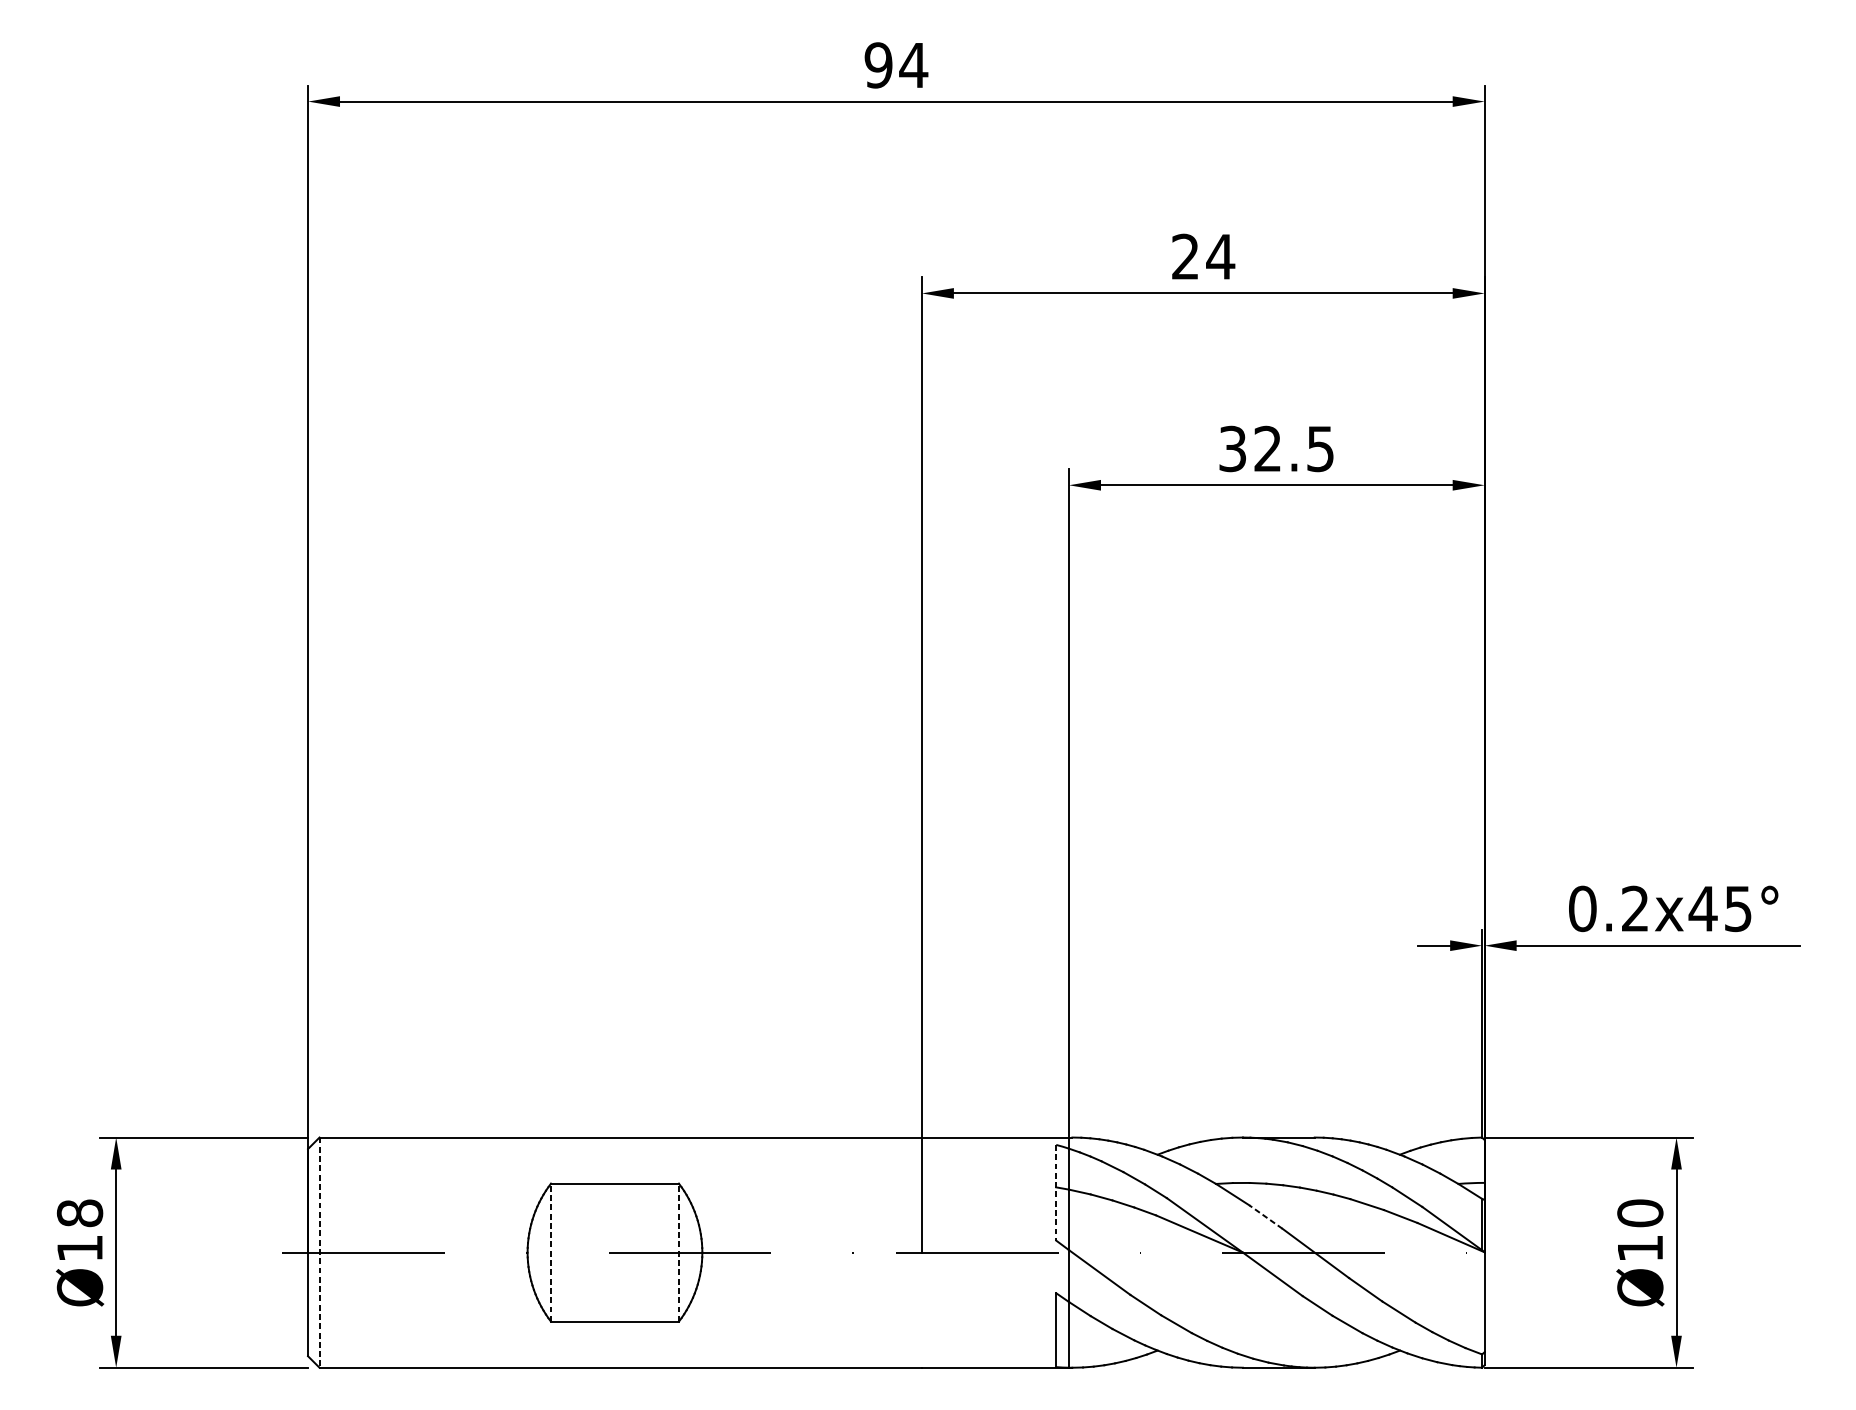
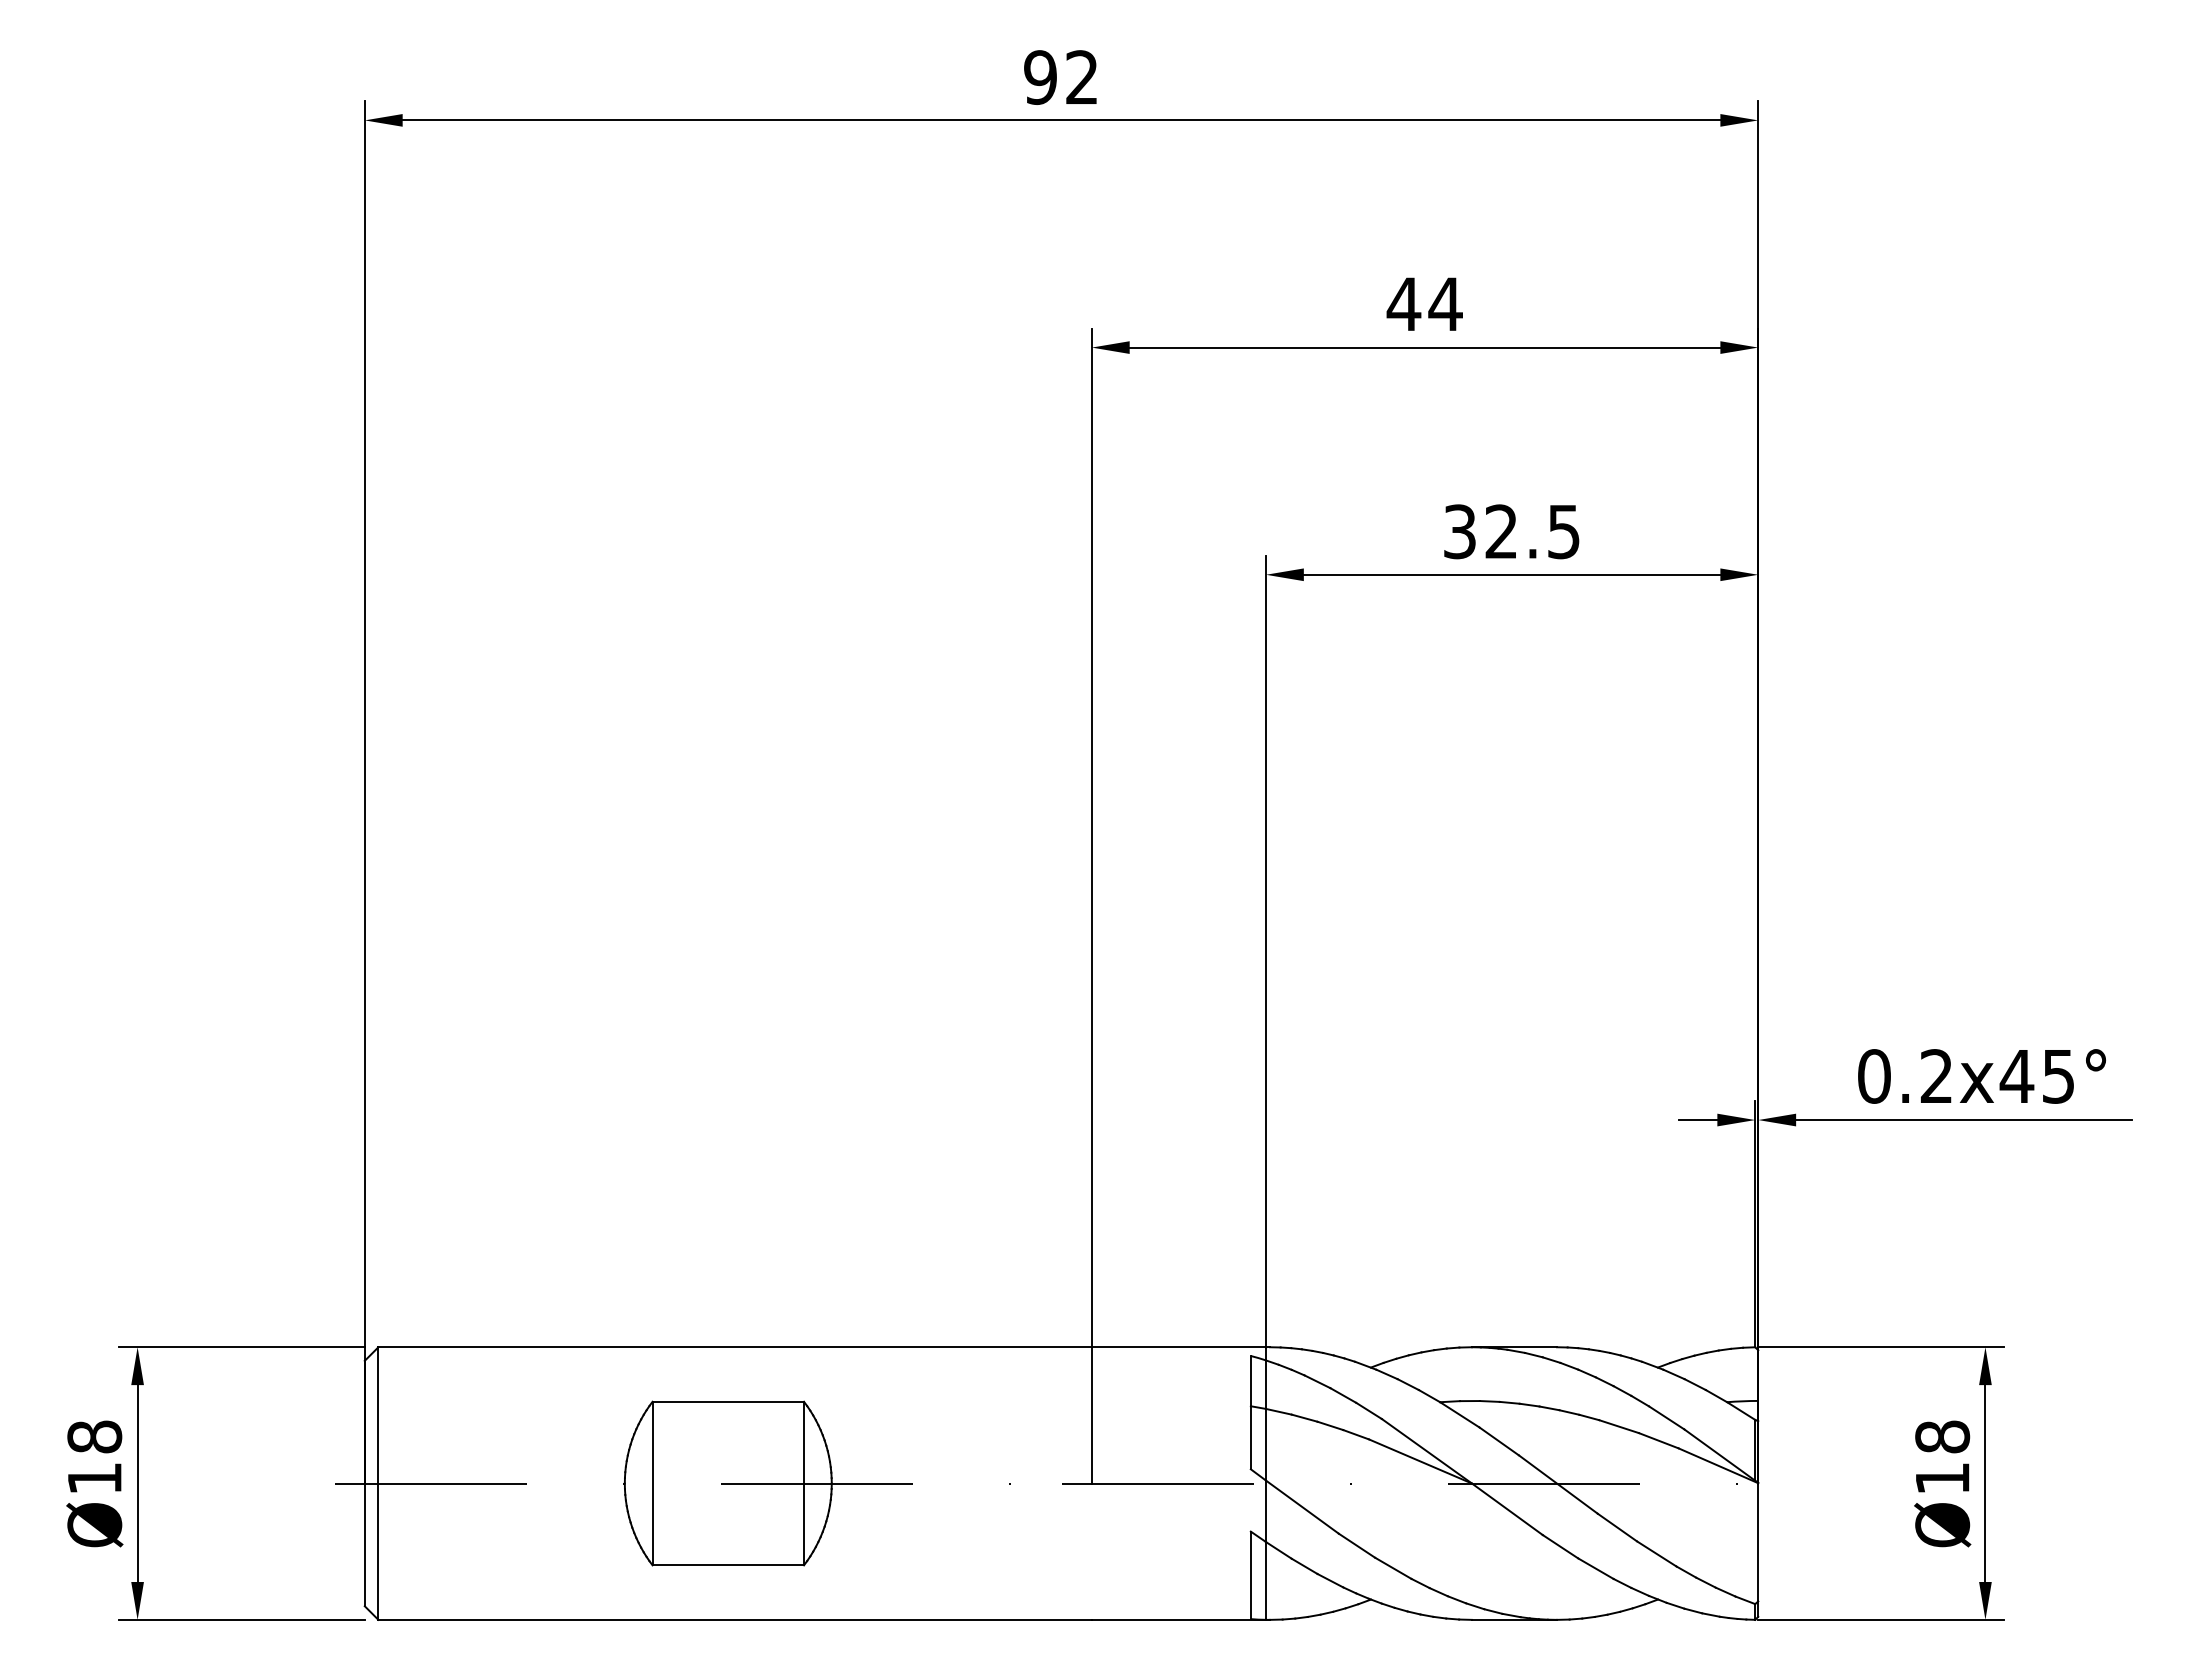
text: (913, 64) -> (1081, 76), 94 -> 92
text: (1185, 256) -> (1403, 303), 24 -> 44
line: (1055, 1192) -> (1250, 1412), dashed -> solid
text: (1640, 1212) -> (1942, 1436), Ø10 -> Ø18
line: (1265, 1217) -> (1498, 1441), dashed -> solid
line: (550, 1252) -> (652, 1483), dashed -> solid
line: (679, 1252) -> (804, 1483), dashed -> solid
line: (319, 1253) -> (378, 1484), dashed -> solid

